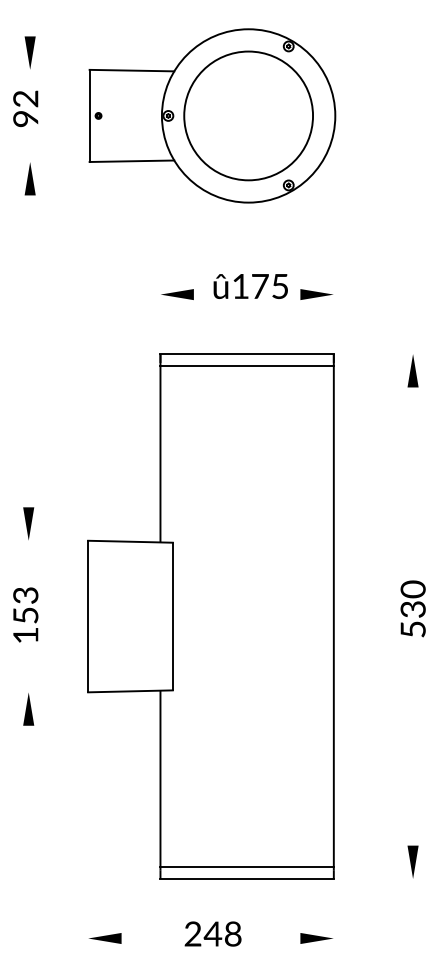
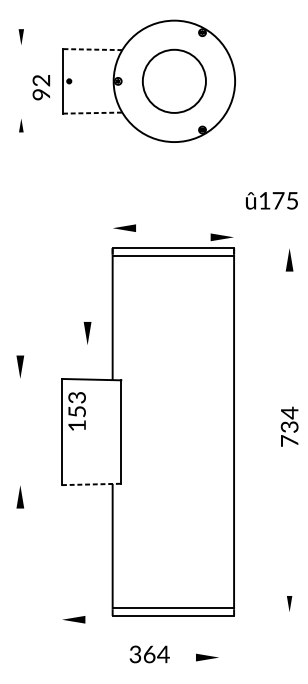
part: (29, 52) -> (20, 36), size x0.7
line: (131, 70) -> (92, 49), solid -> dashed
text: (25, 108) -> (41, 87), moved
circle: (248, 115) -> (174, 81), size x0.7
line: (132, 161) -> (93, 113), solid -> dashed
part: (29, 178) -> (20, 125), size x0.6
text: (250, 286) -> (271, 200), moved
part: (177, 294) -> (124, 228), moved
part: (316, 294) -> (221, 237), moved
part: (124, 475) -> (87, 333), added
text: (412, 608) -> (289, 426), 530 -> 734
text: (25, 614) -> (76, 410), moved
line: (130, 691) -> (91, 484), solid -> dashed
part: (412, 861) -> (289, 603), size x0.7
text: (213, 933) -> (149, 654), 248 -> 364
part: (105, 938) -> (74, 619), moved
part: (316, 938) -> (207, 657), moved

